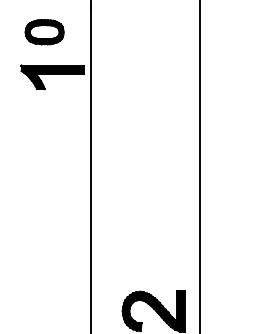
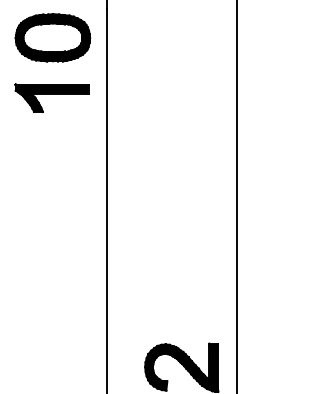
part: (44, 31) -> (52, 37), size x1.67
part: (51, 77) -> (51, 98), moved

